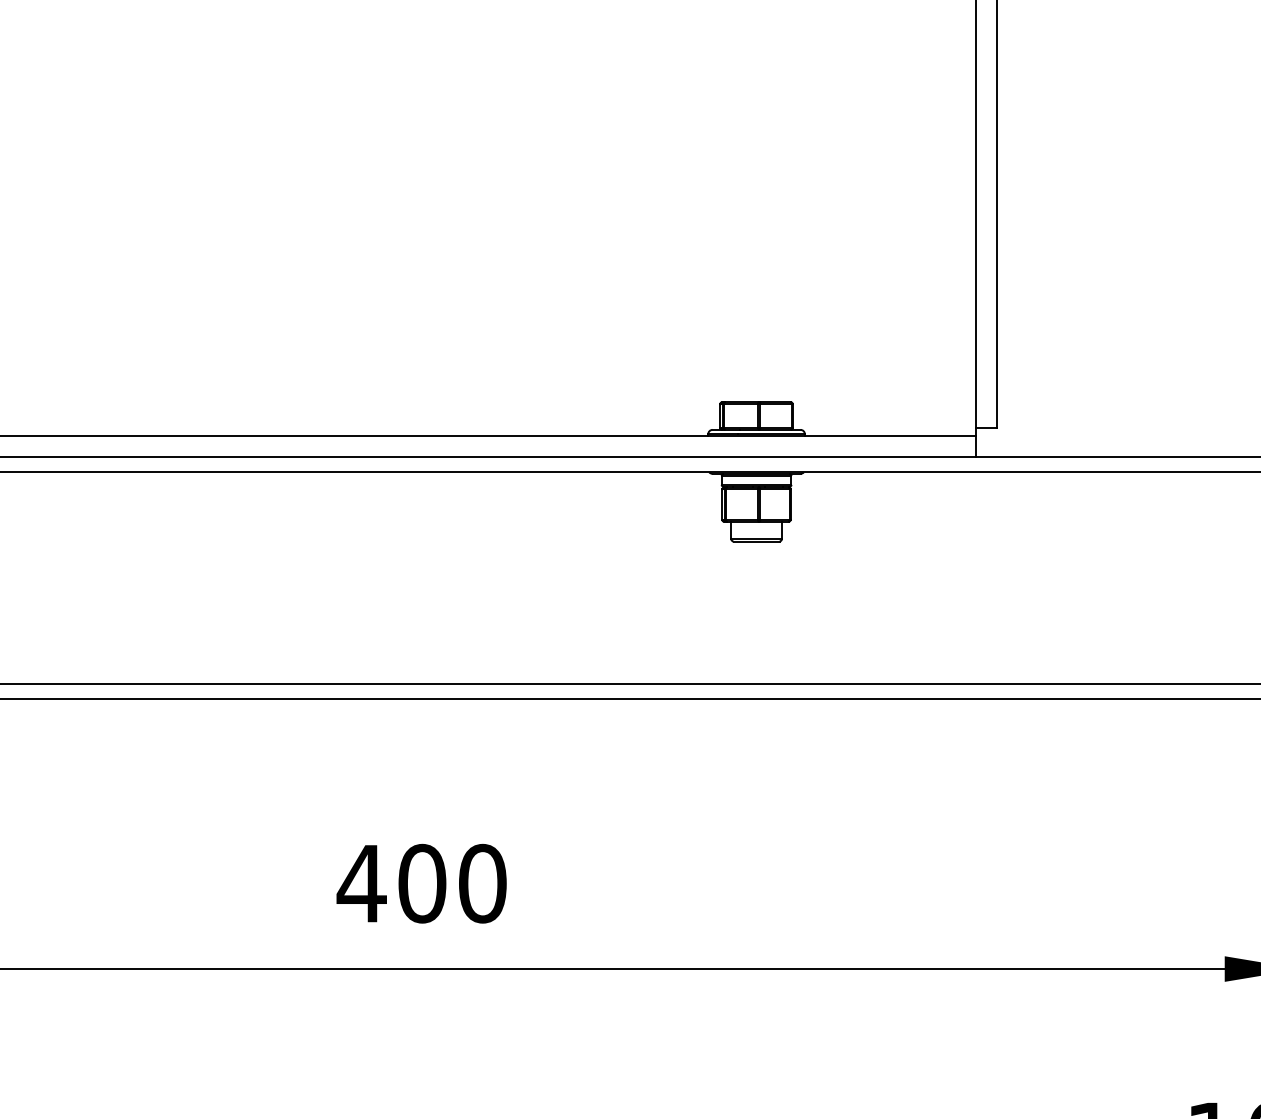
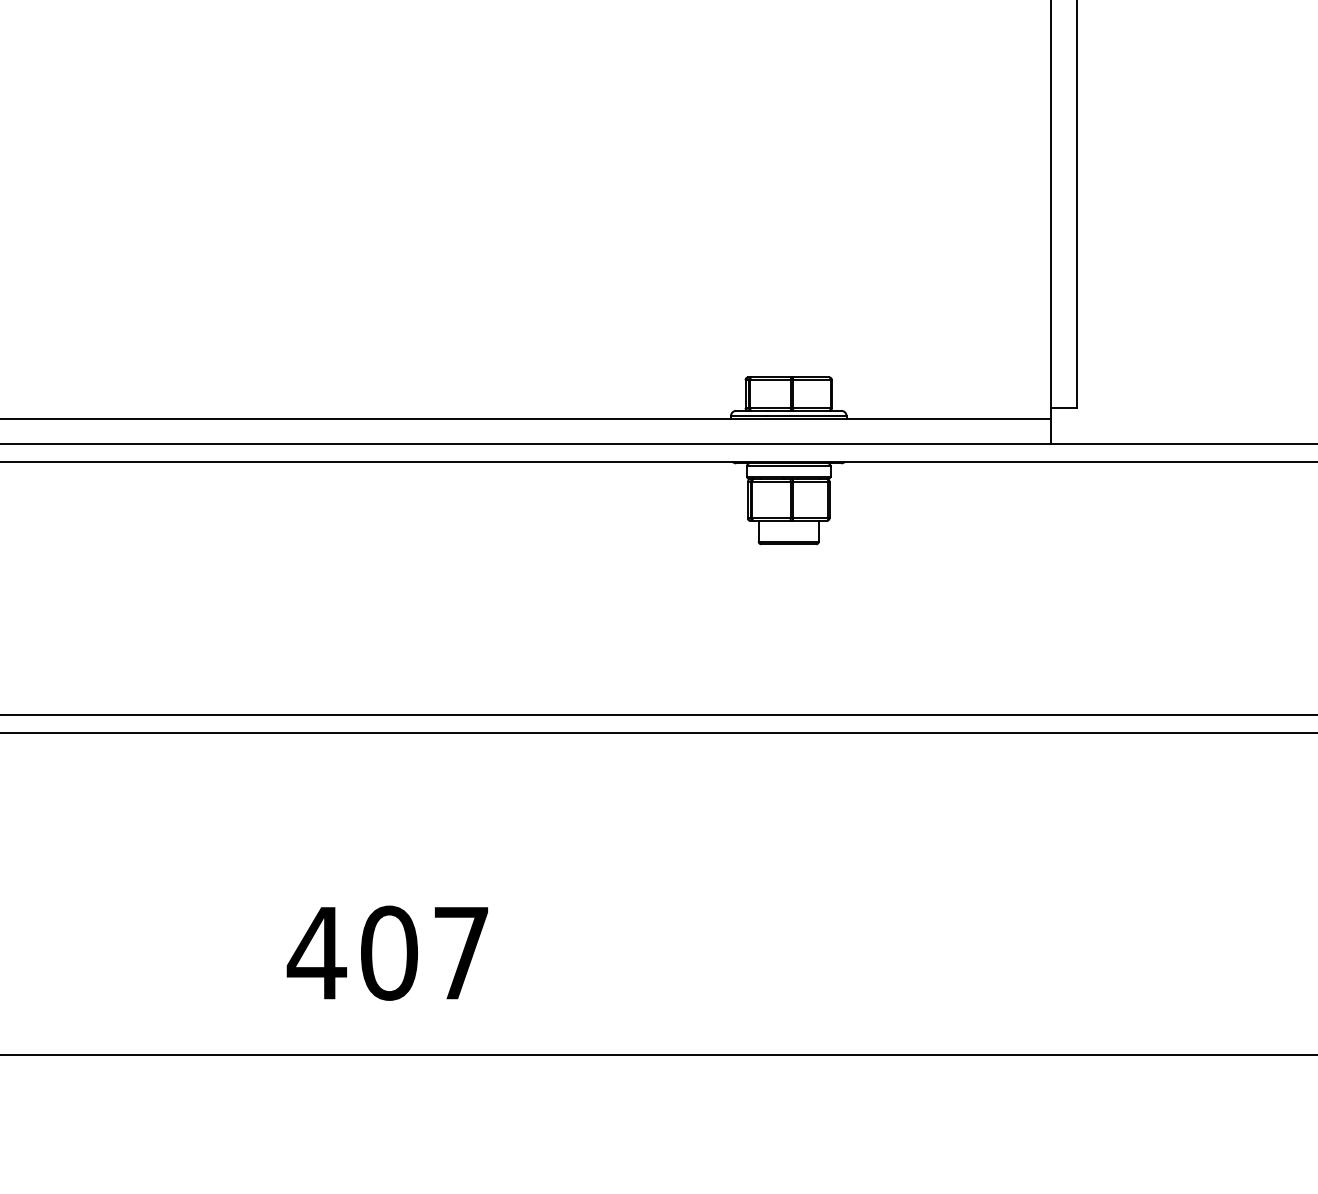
text: (482, 883) -> (461, 952), 400 -> 407

